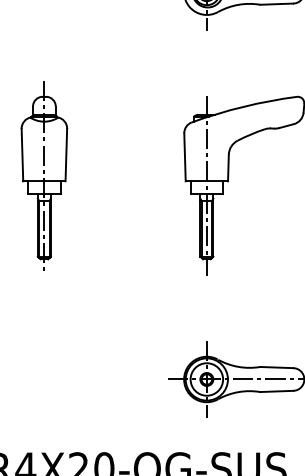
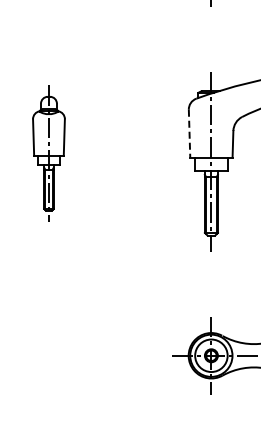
line: (185, 157) -> (190, 133), solid -> dashed
part: (44, 175) -> (49, 151), size x0.7

